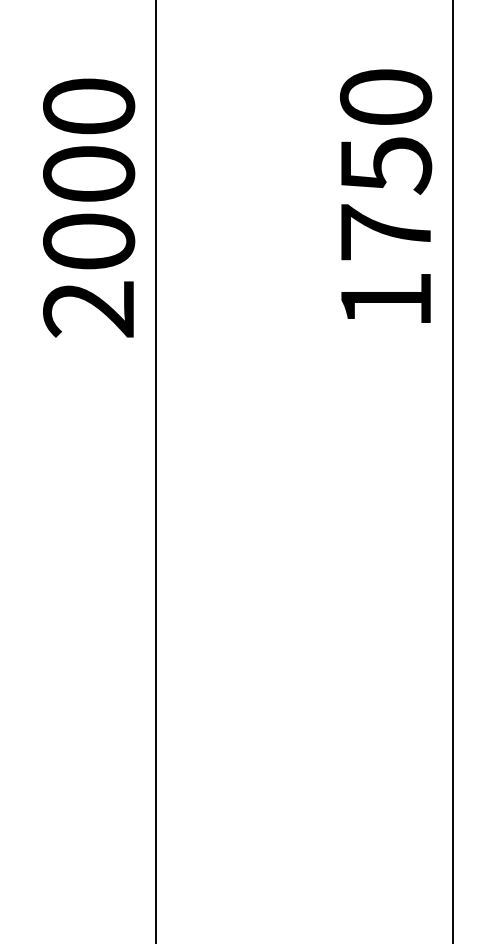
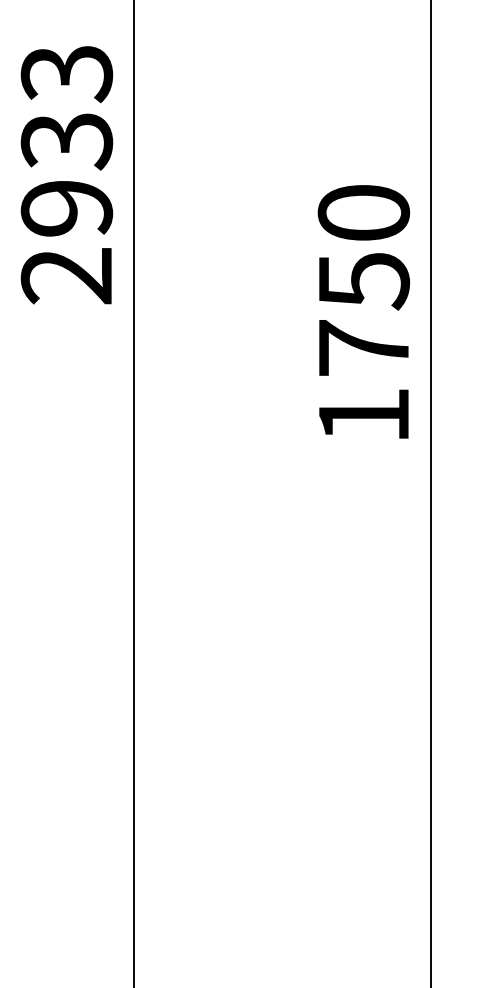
text: (88, 173) -> (66, 140), 2000 -> 2933
text: (385, 195) -> (363, 311), moved

